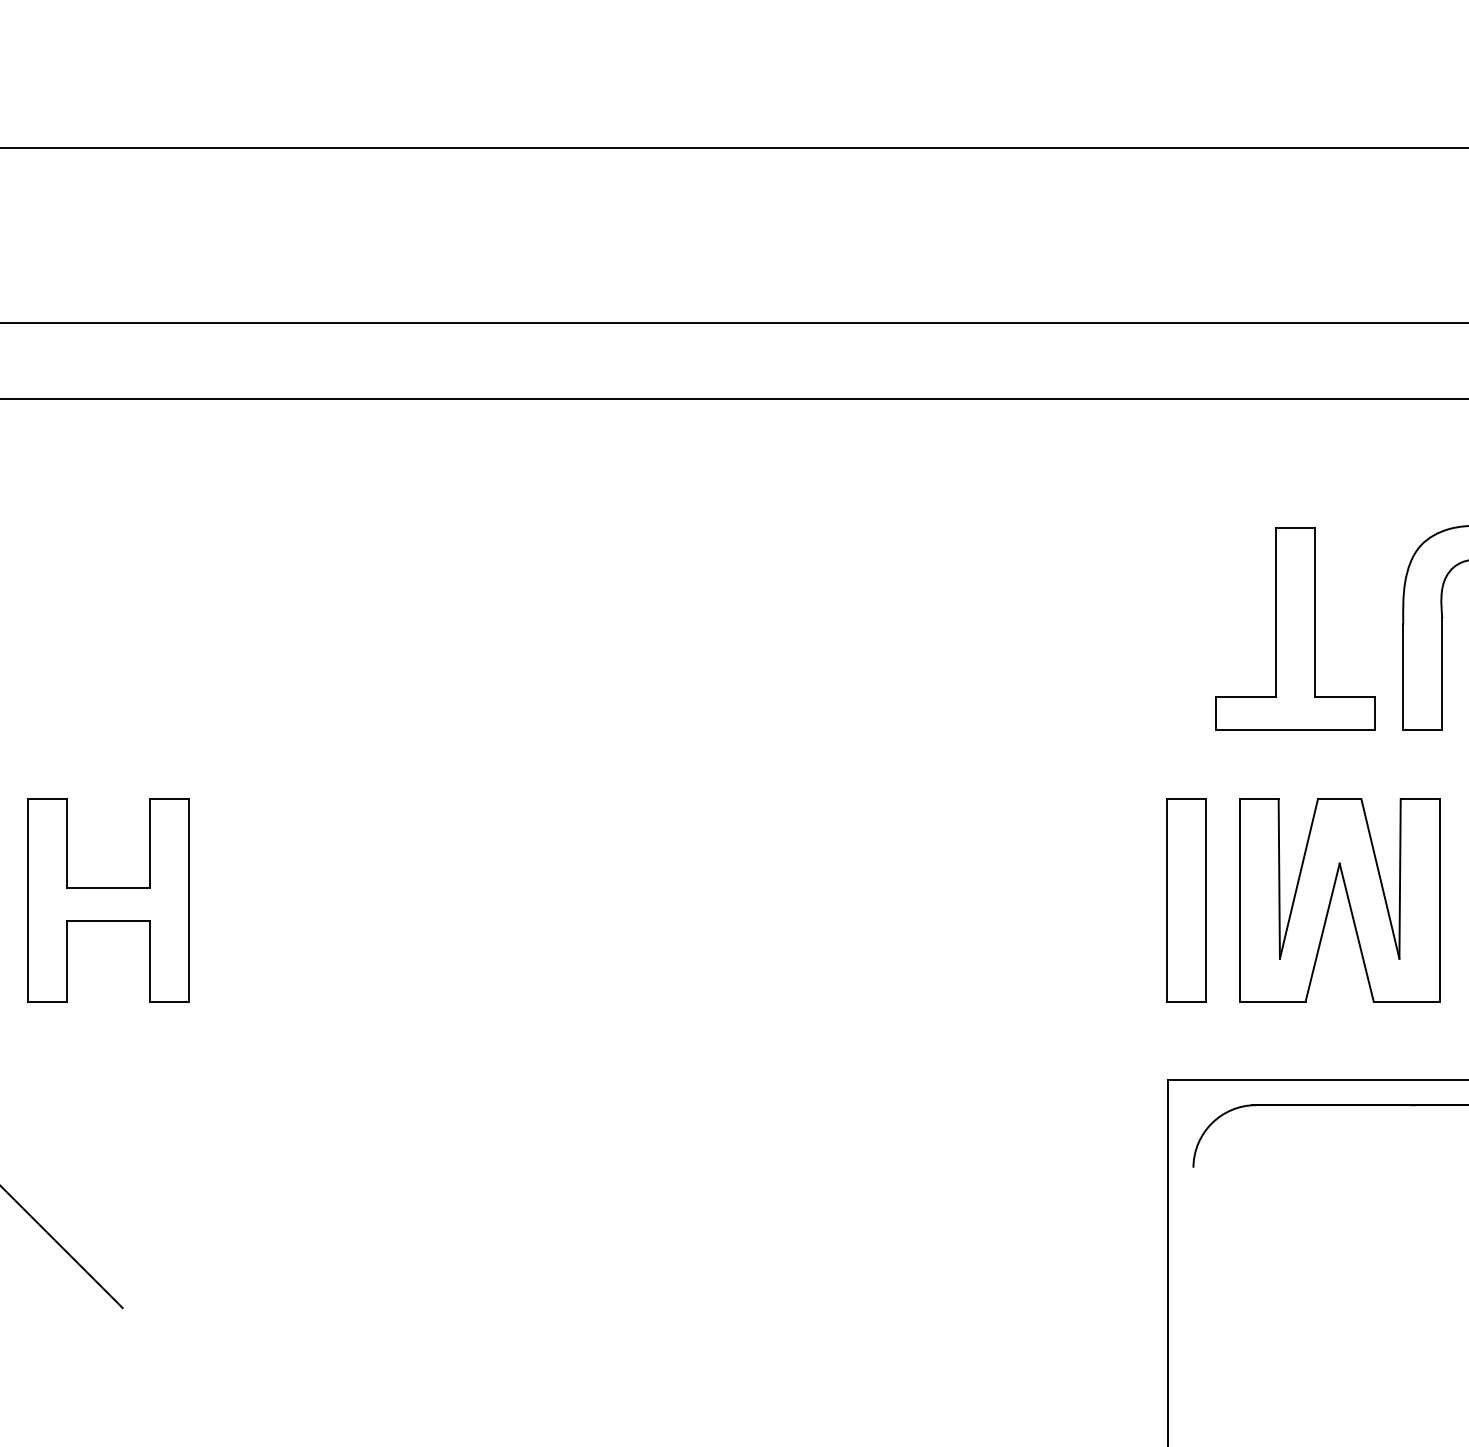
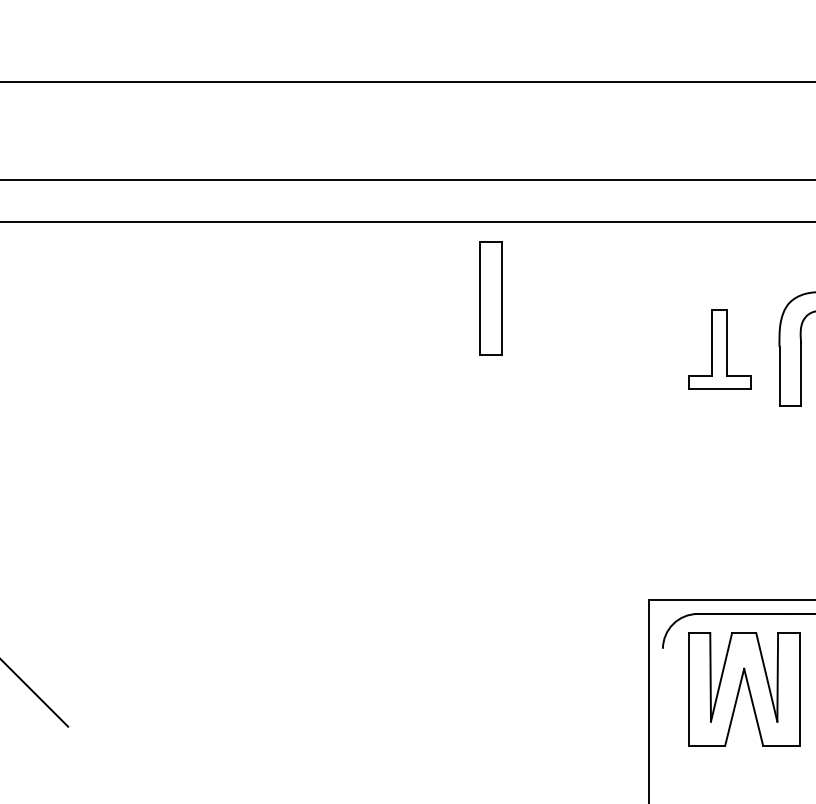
part: (1295, 628) -> (719, 349), size x0.7
part: (108, 900) -> (60, 500), removed
part: (1185, 900) -> (490, 298), moved
part: (1340, 900) -> (744, 689), moved

